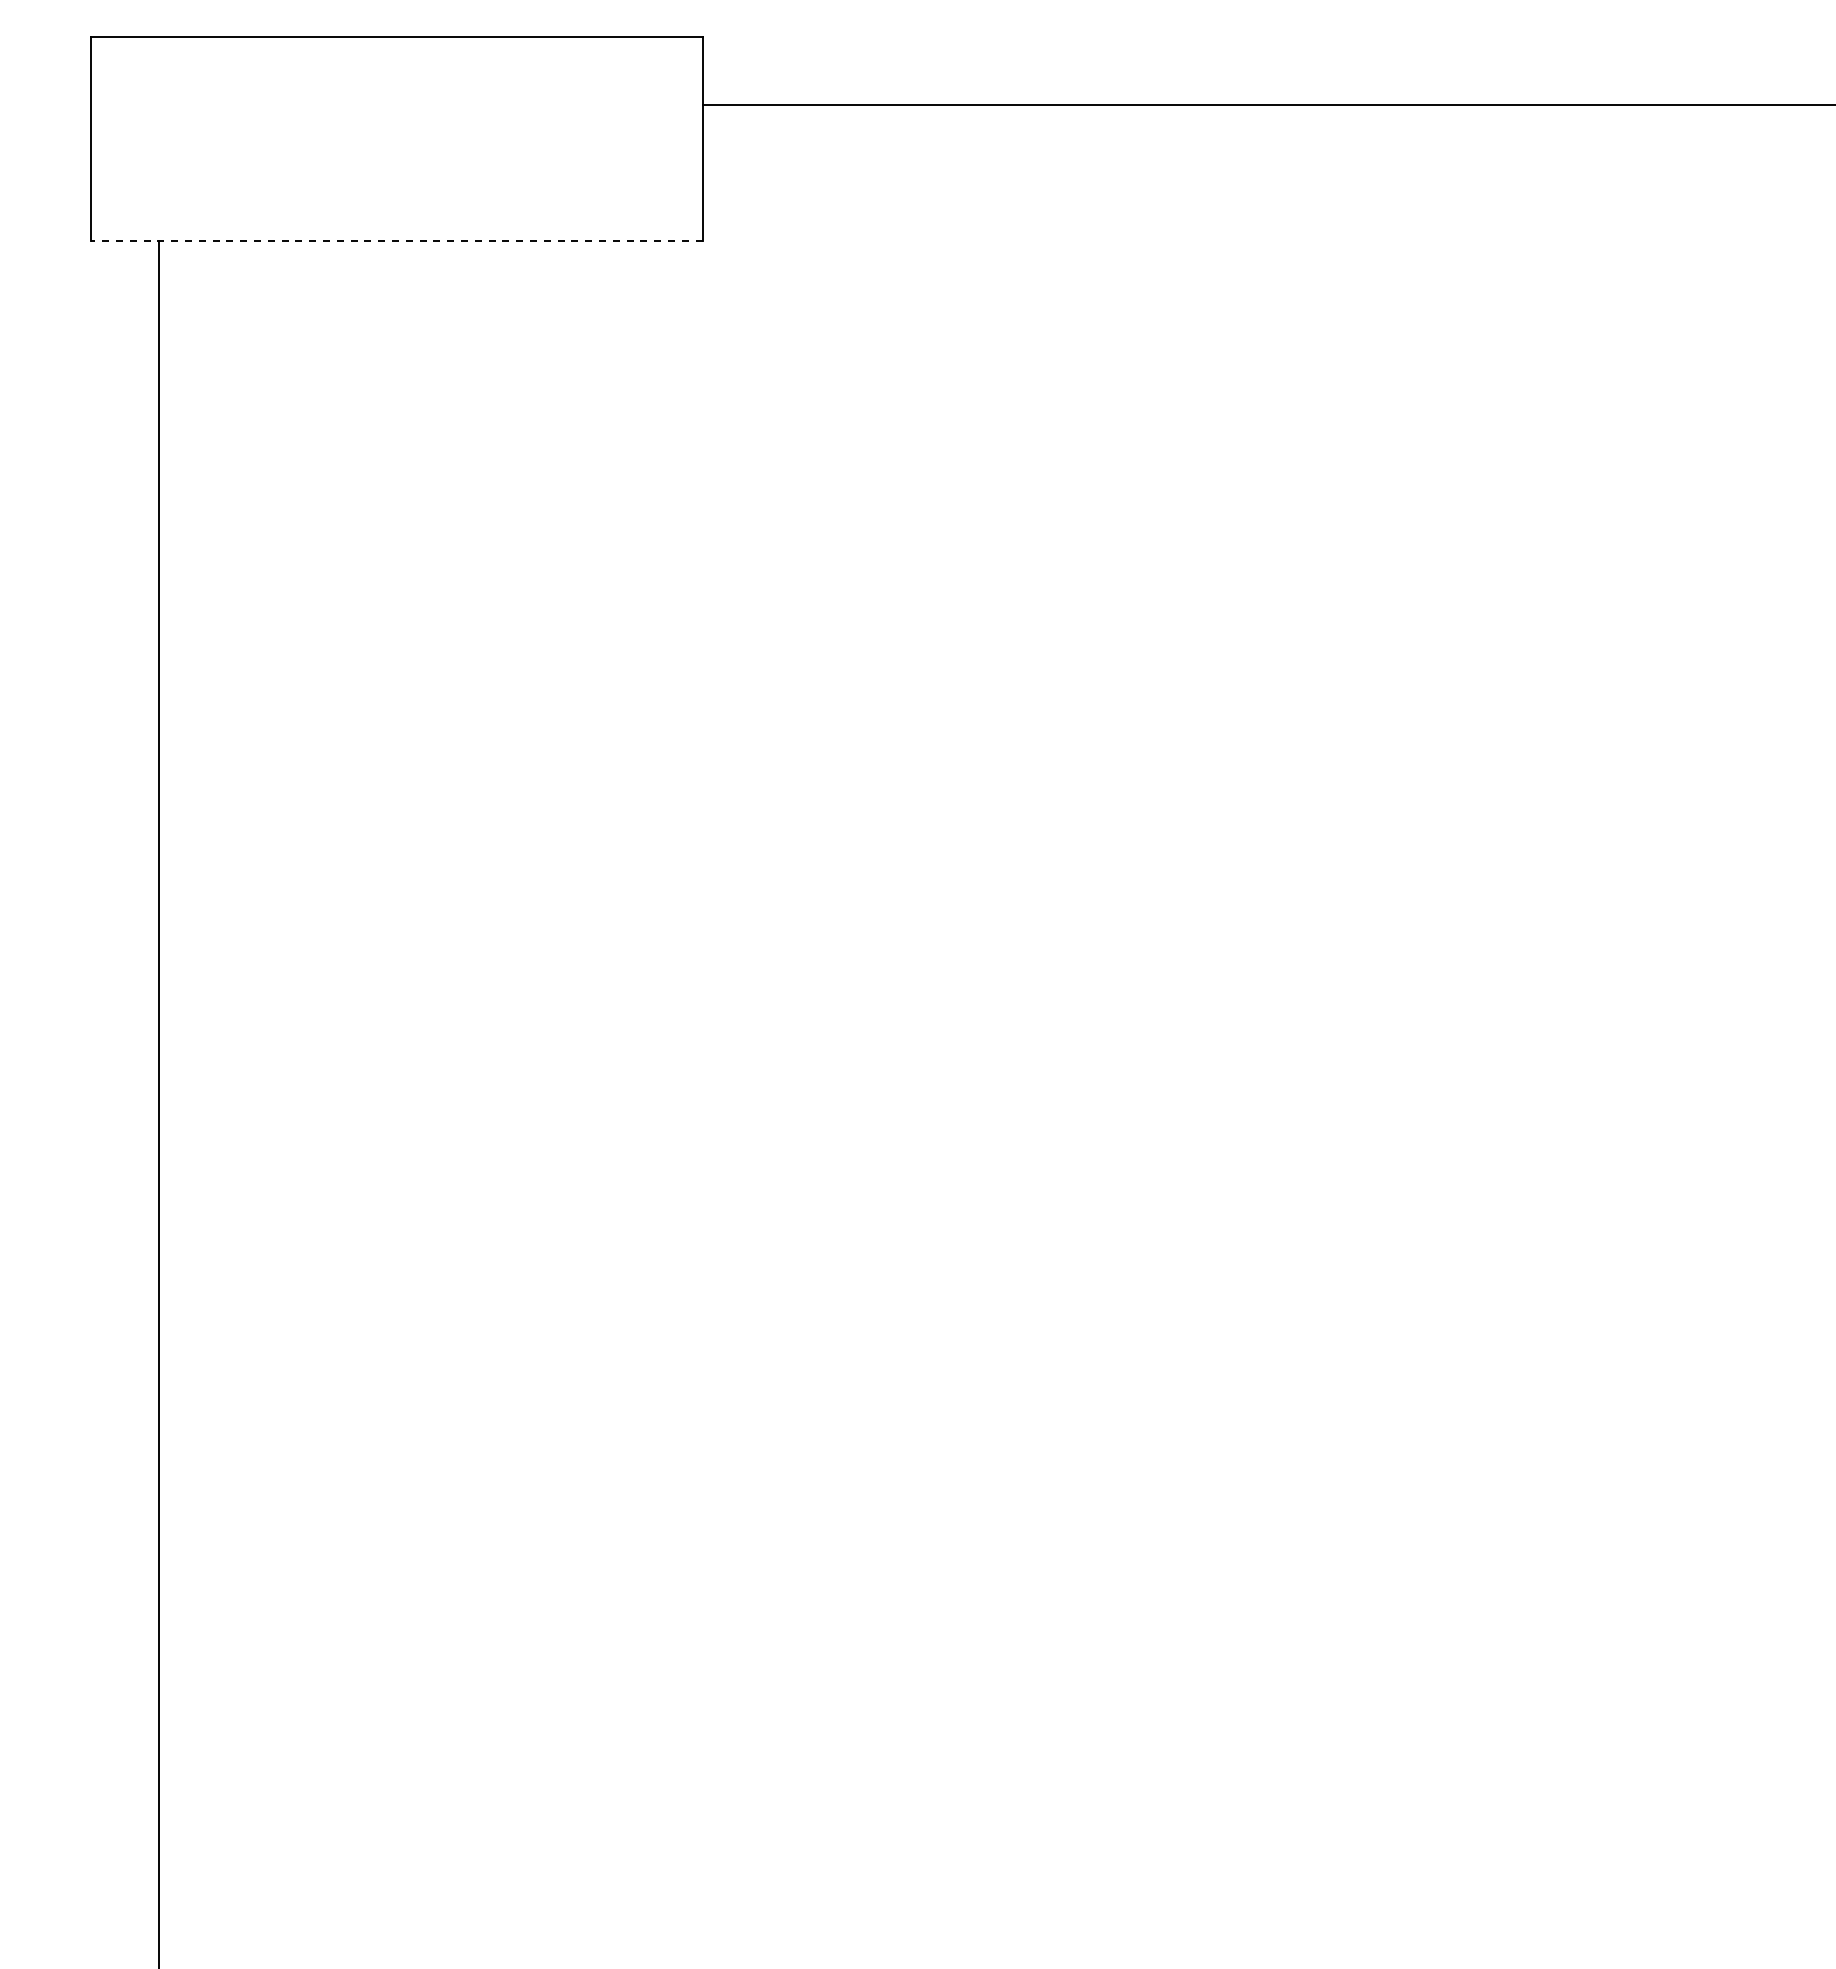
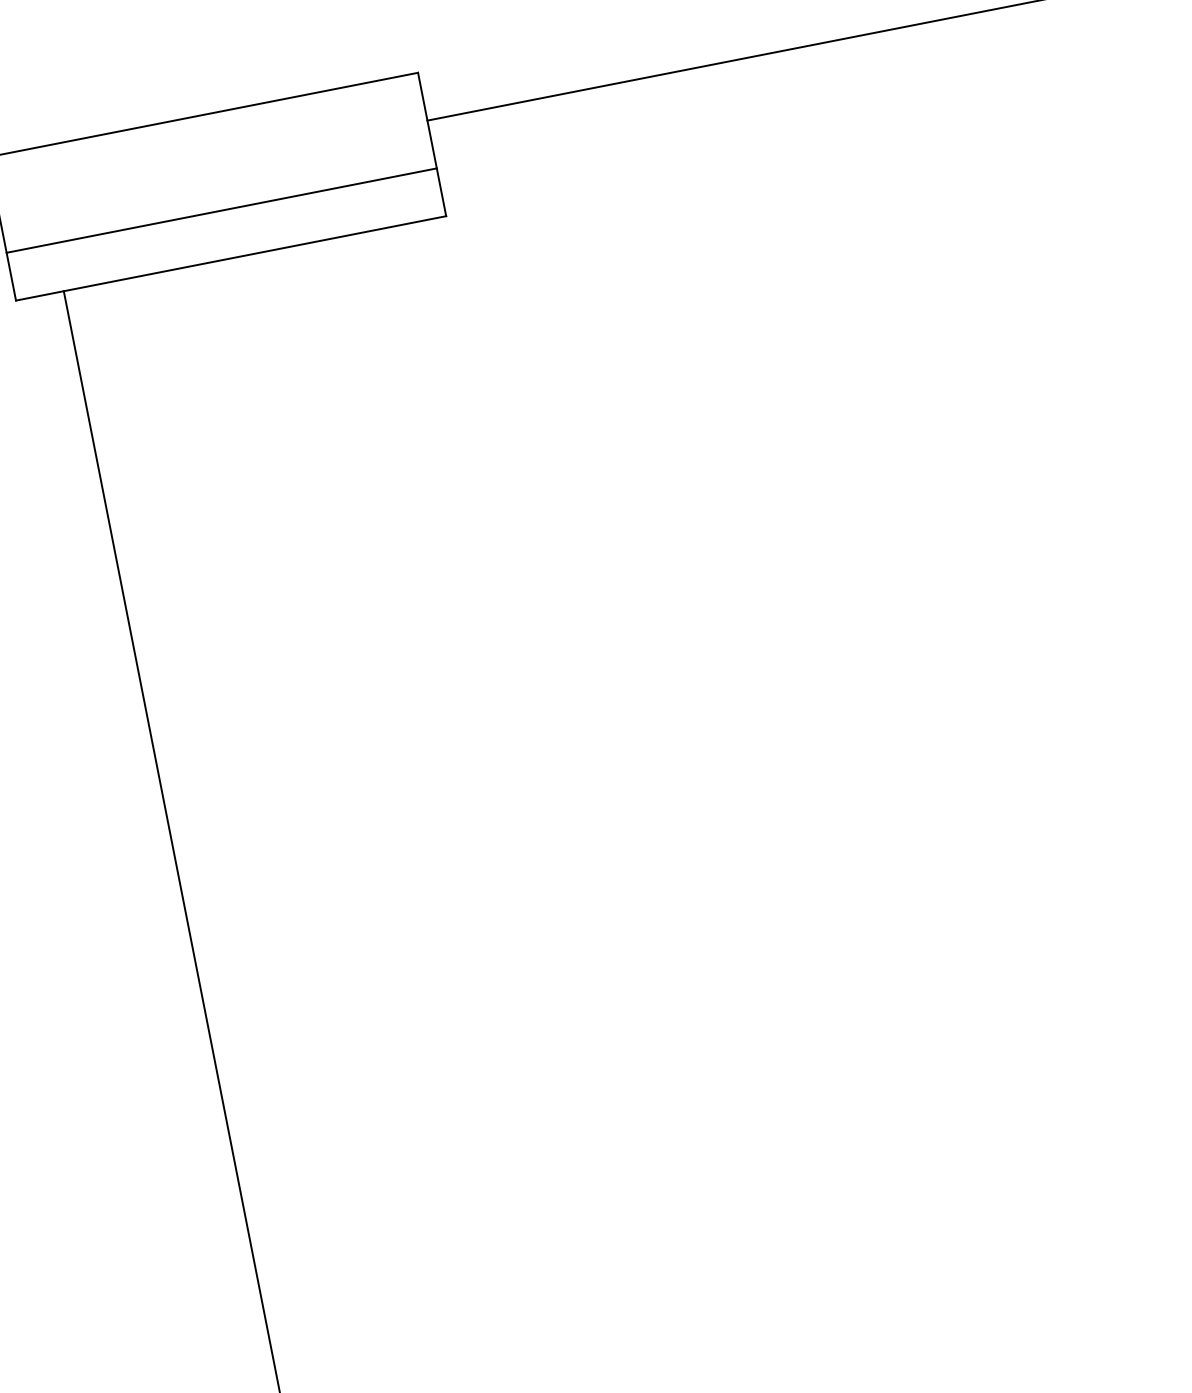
line: (396, 173) -> (221, 210), added
line: (396, 241) -> (231, 258), dashed -> solid

